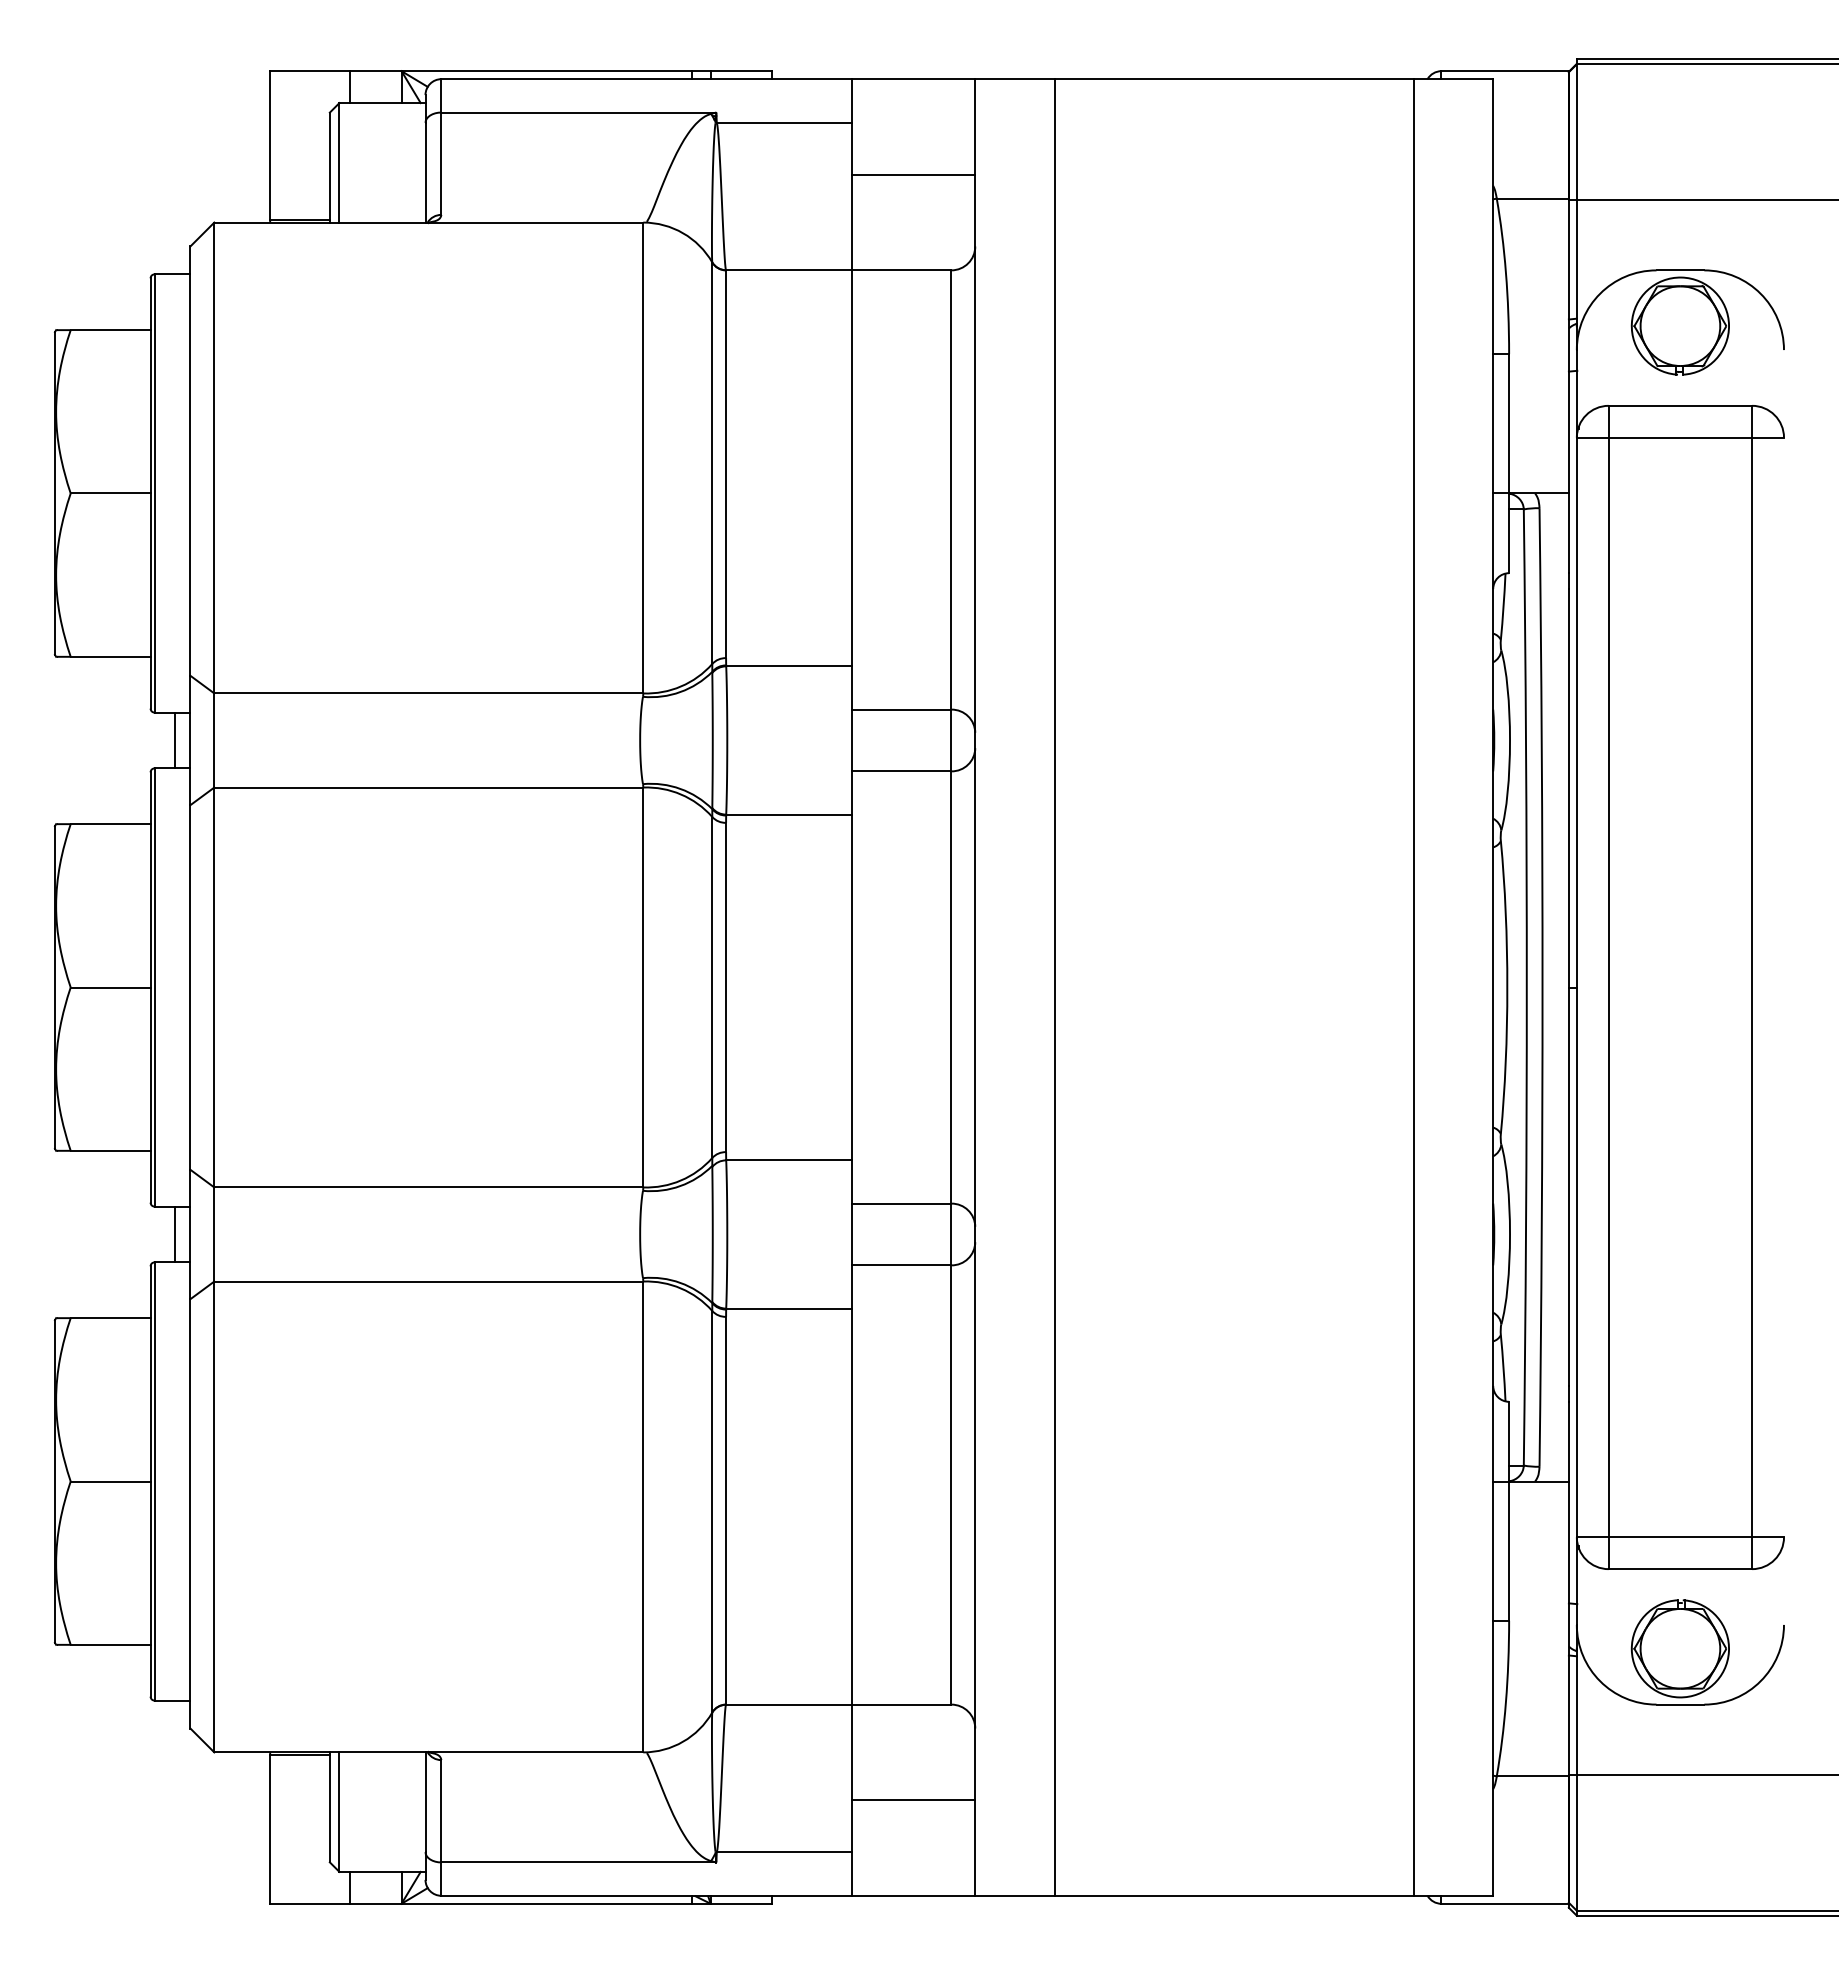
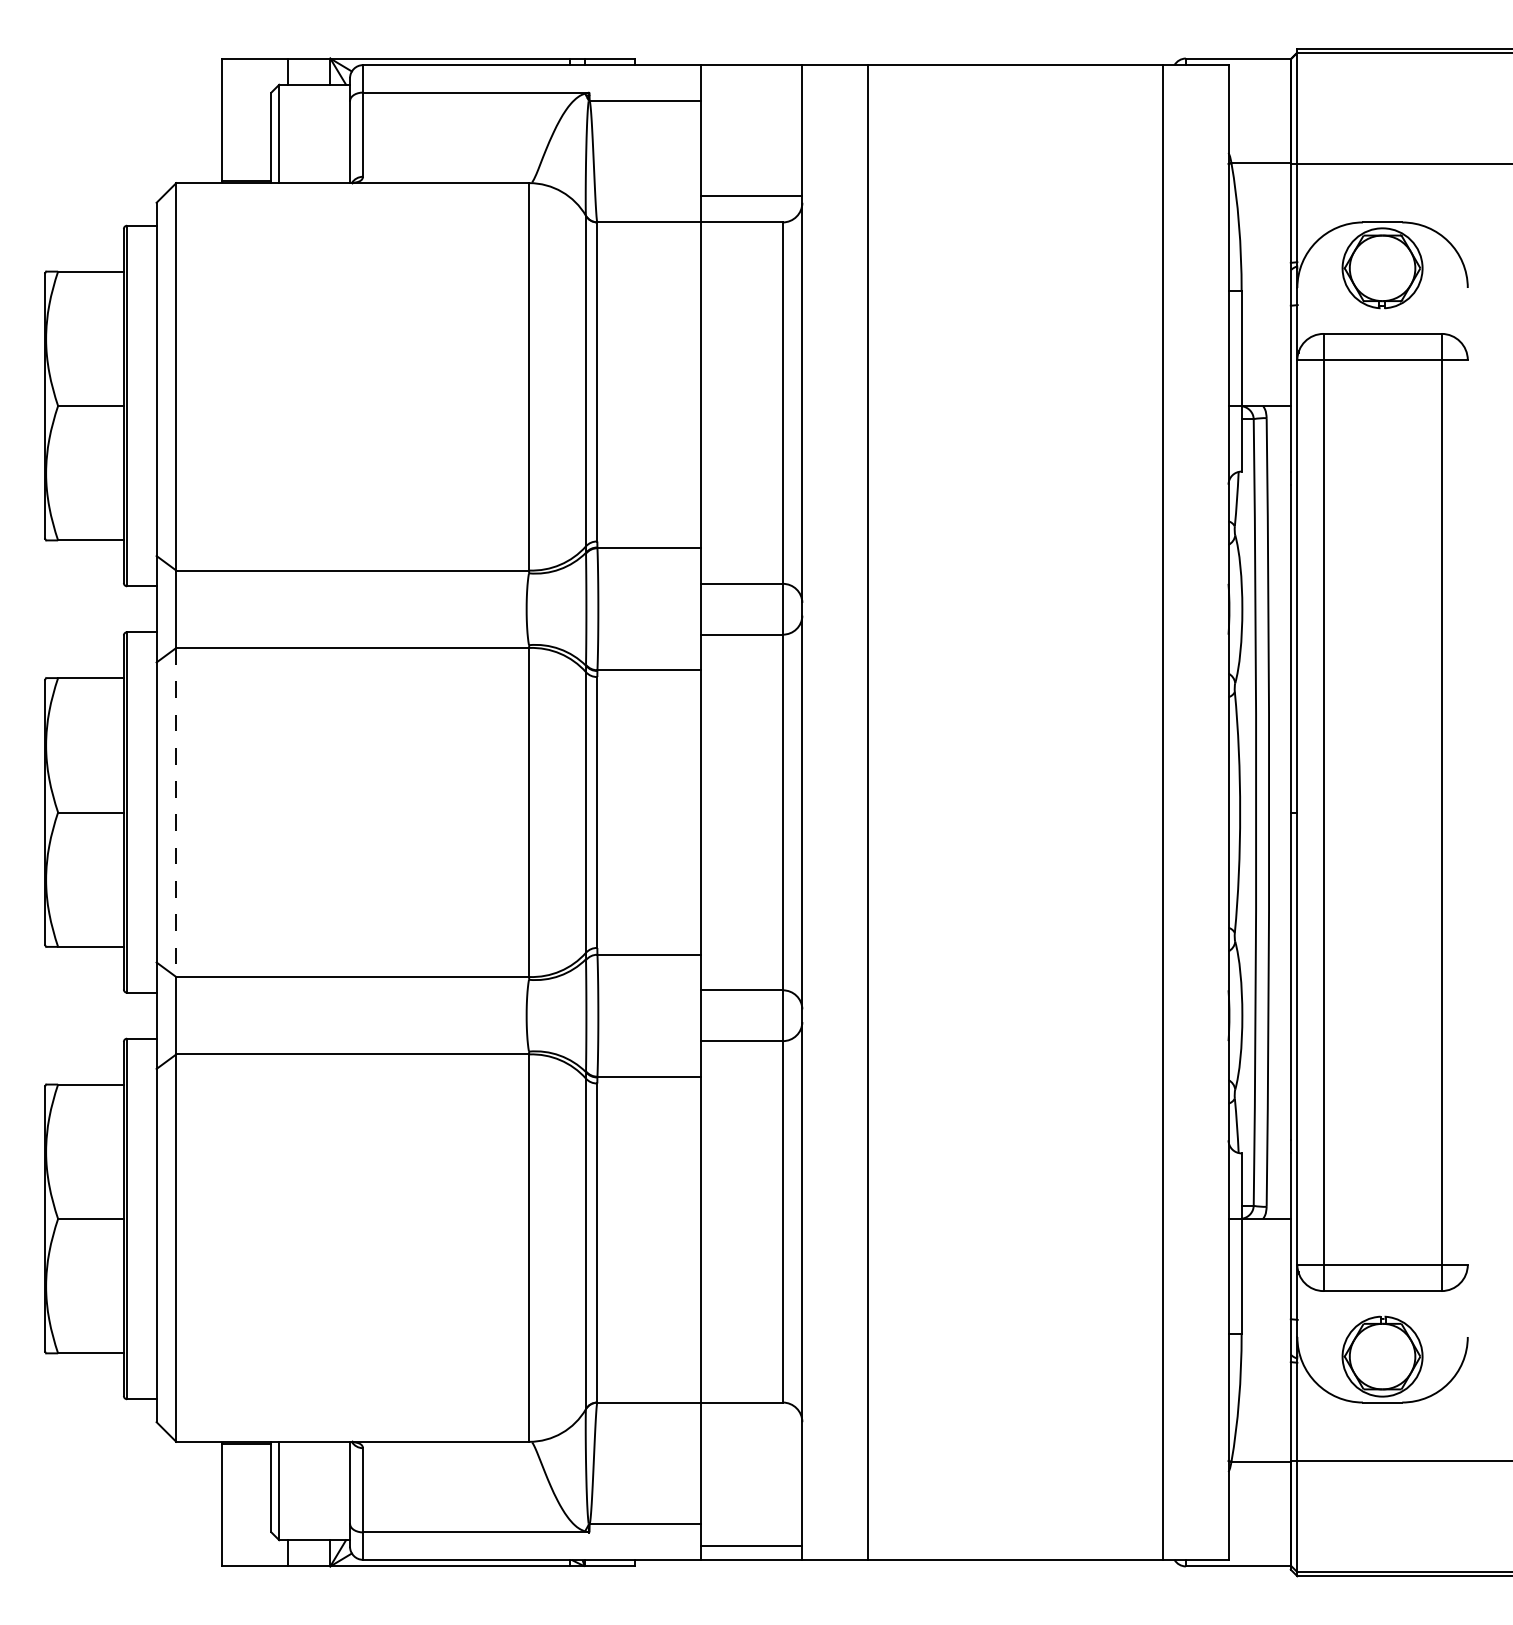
line: (913, 174) -> (751, 196), moved
line: (174, 740) -> (143, 609), removed
line: (214, 987) -> (176, 812), solid -> dashed
line: (174, 1234) -> (143, 1015), removed
line: (913, 1800) -> (751, 1546), moved

